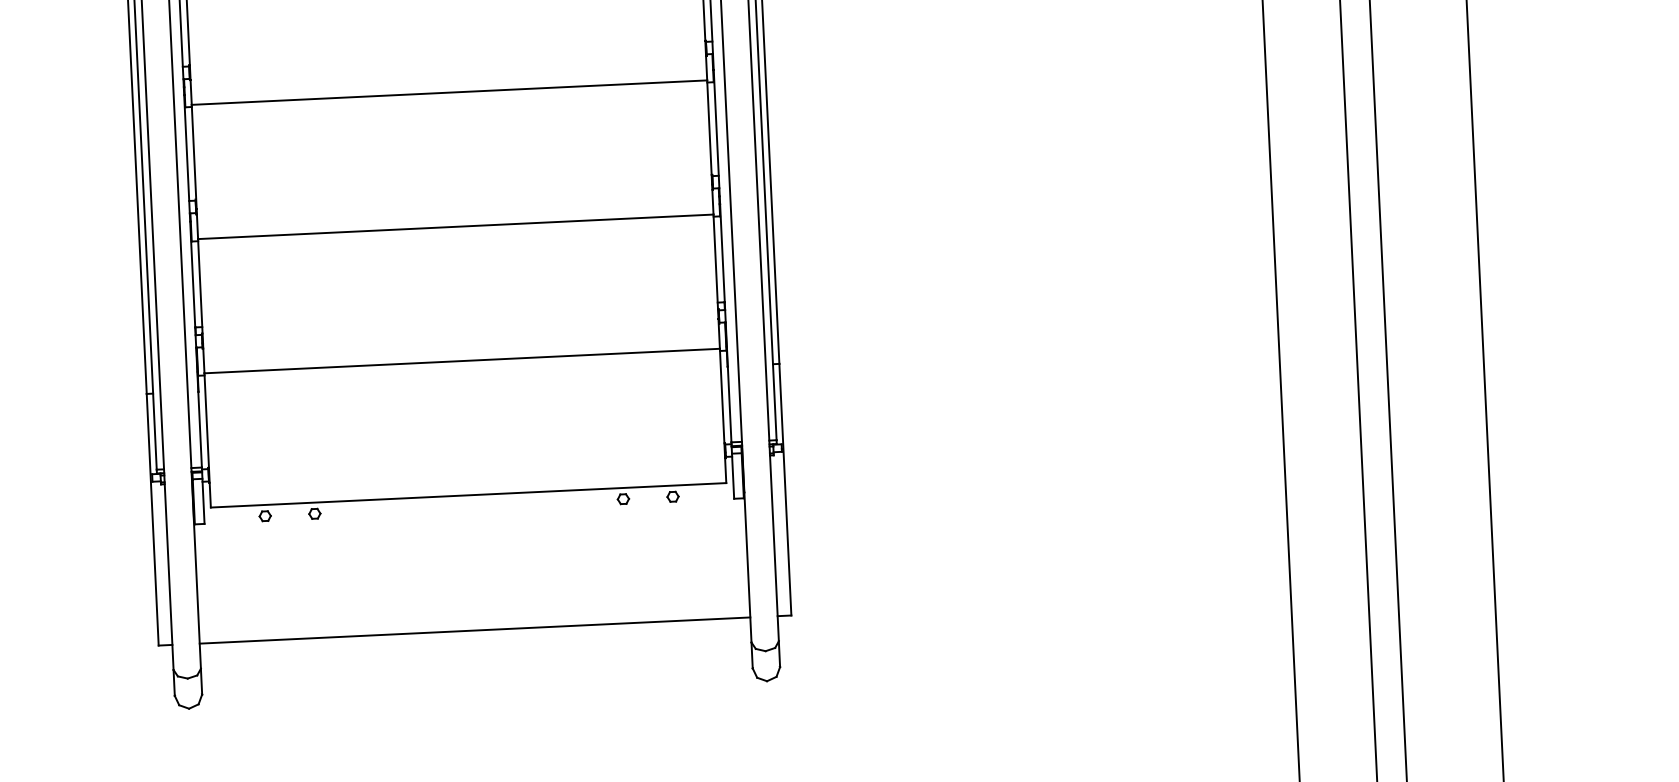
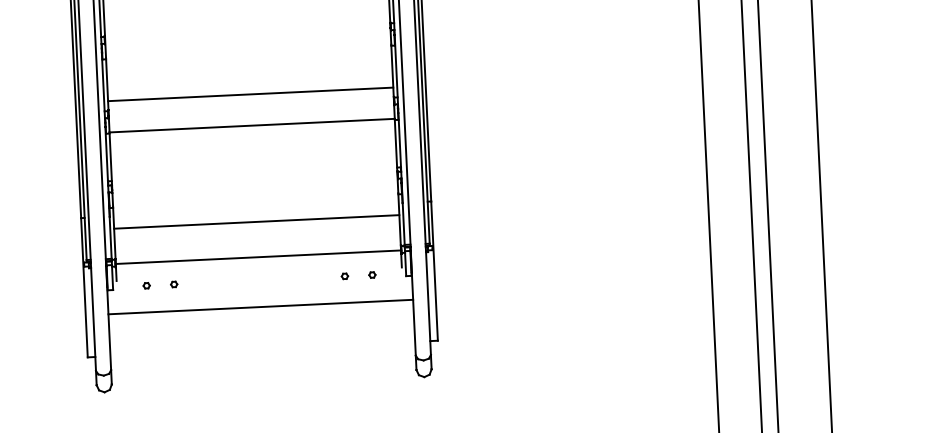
line: (449, 92) -> (250, 94), moved
line: (461, 360) -> (256, 221), moved
line: (467, 494) -> (257, 256), moved
line: (474, 629) -> (260, 306), moved

